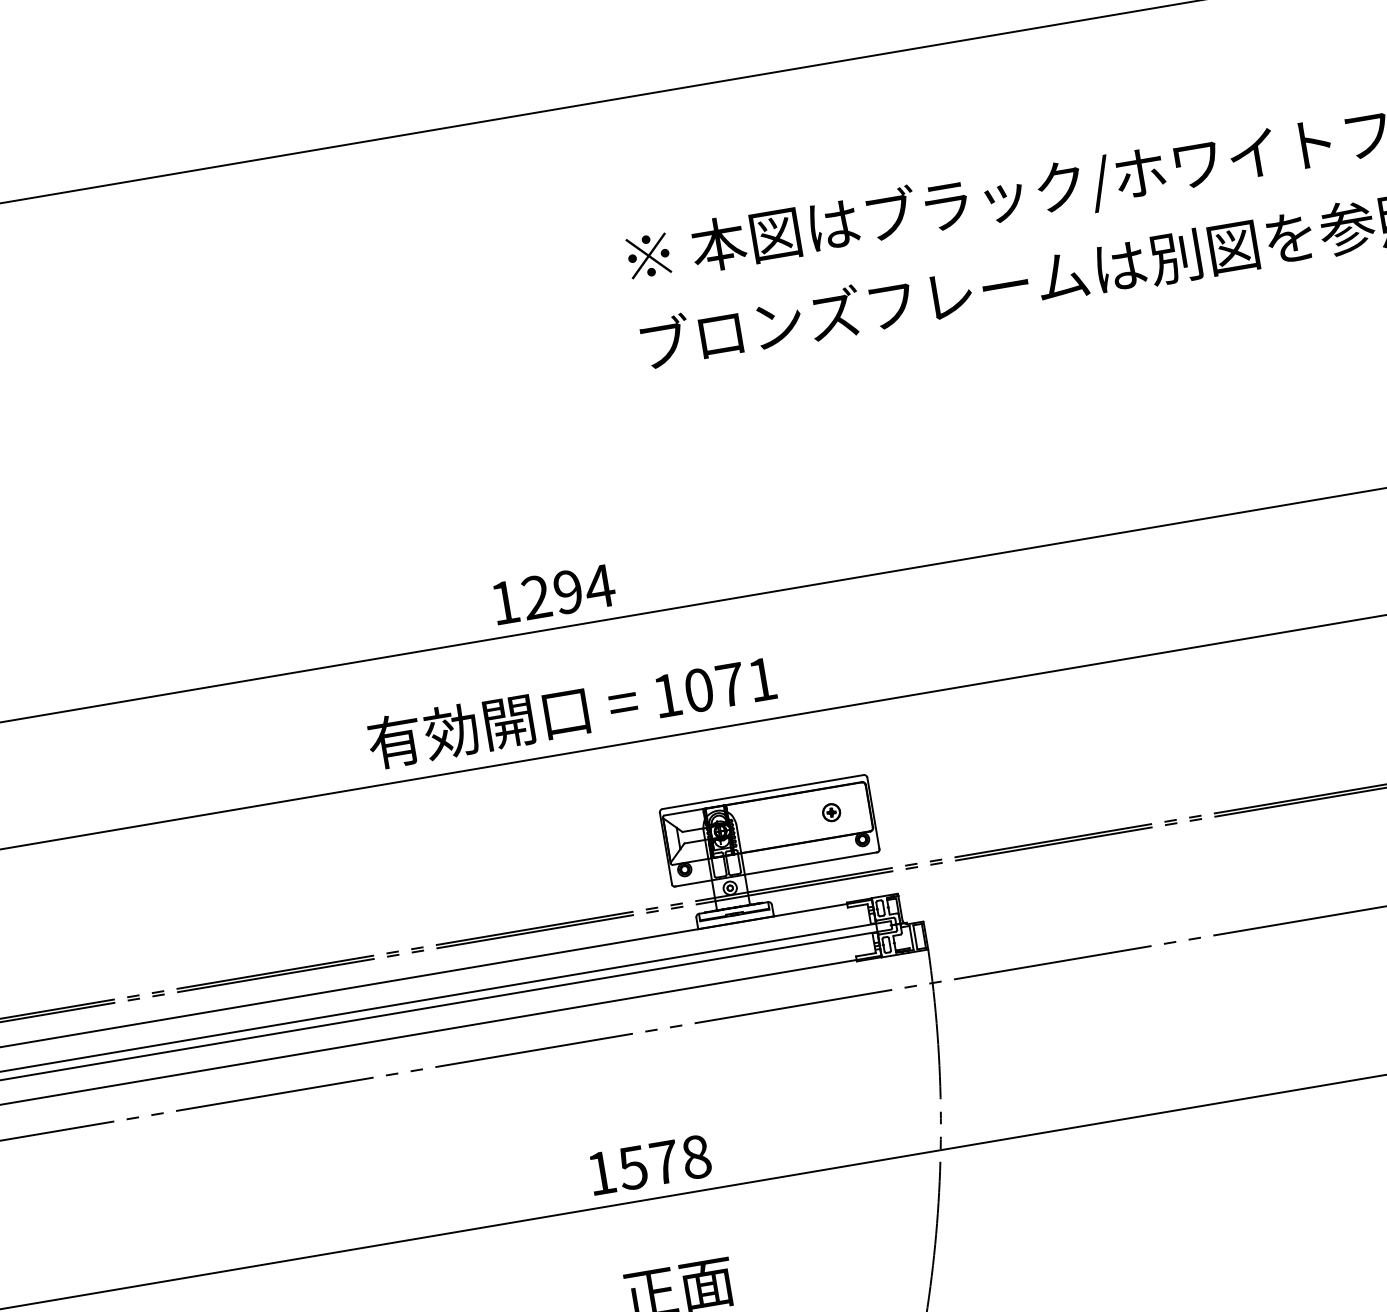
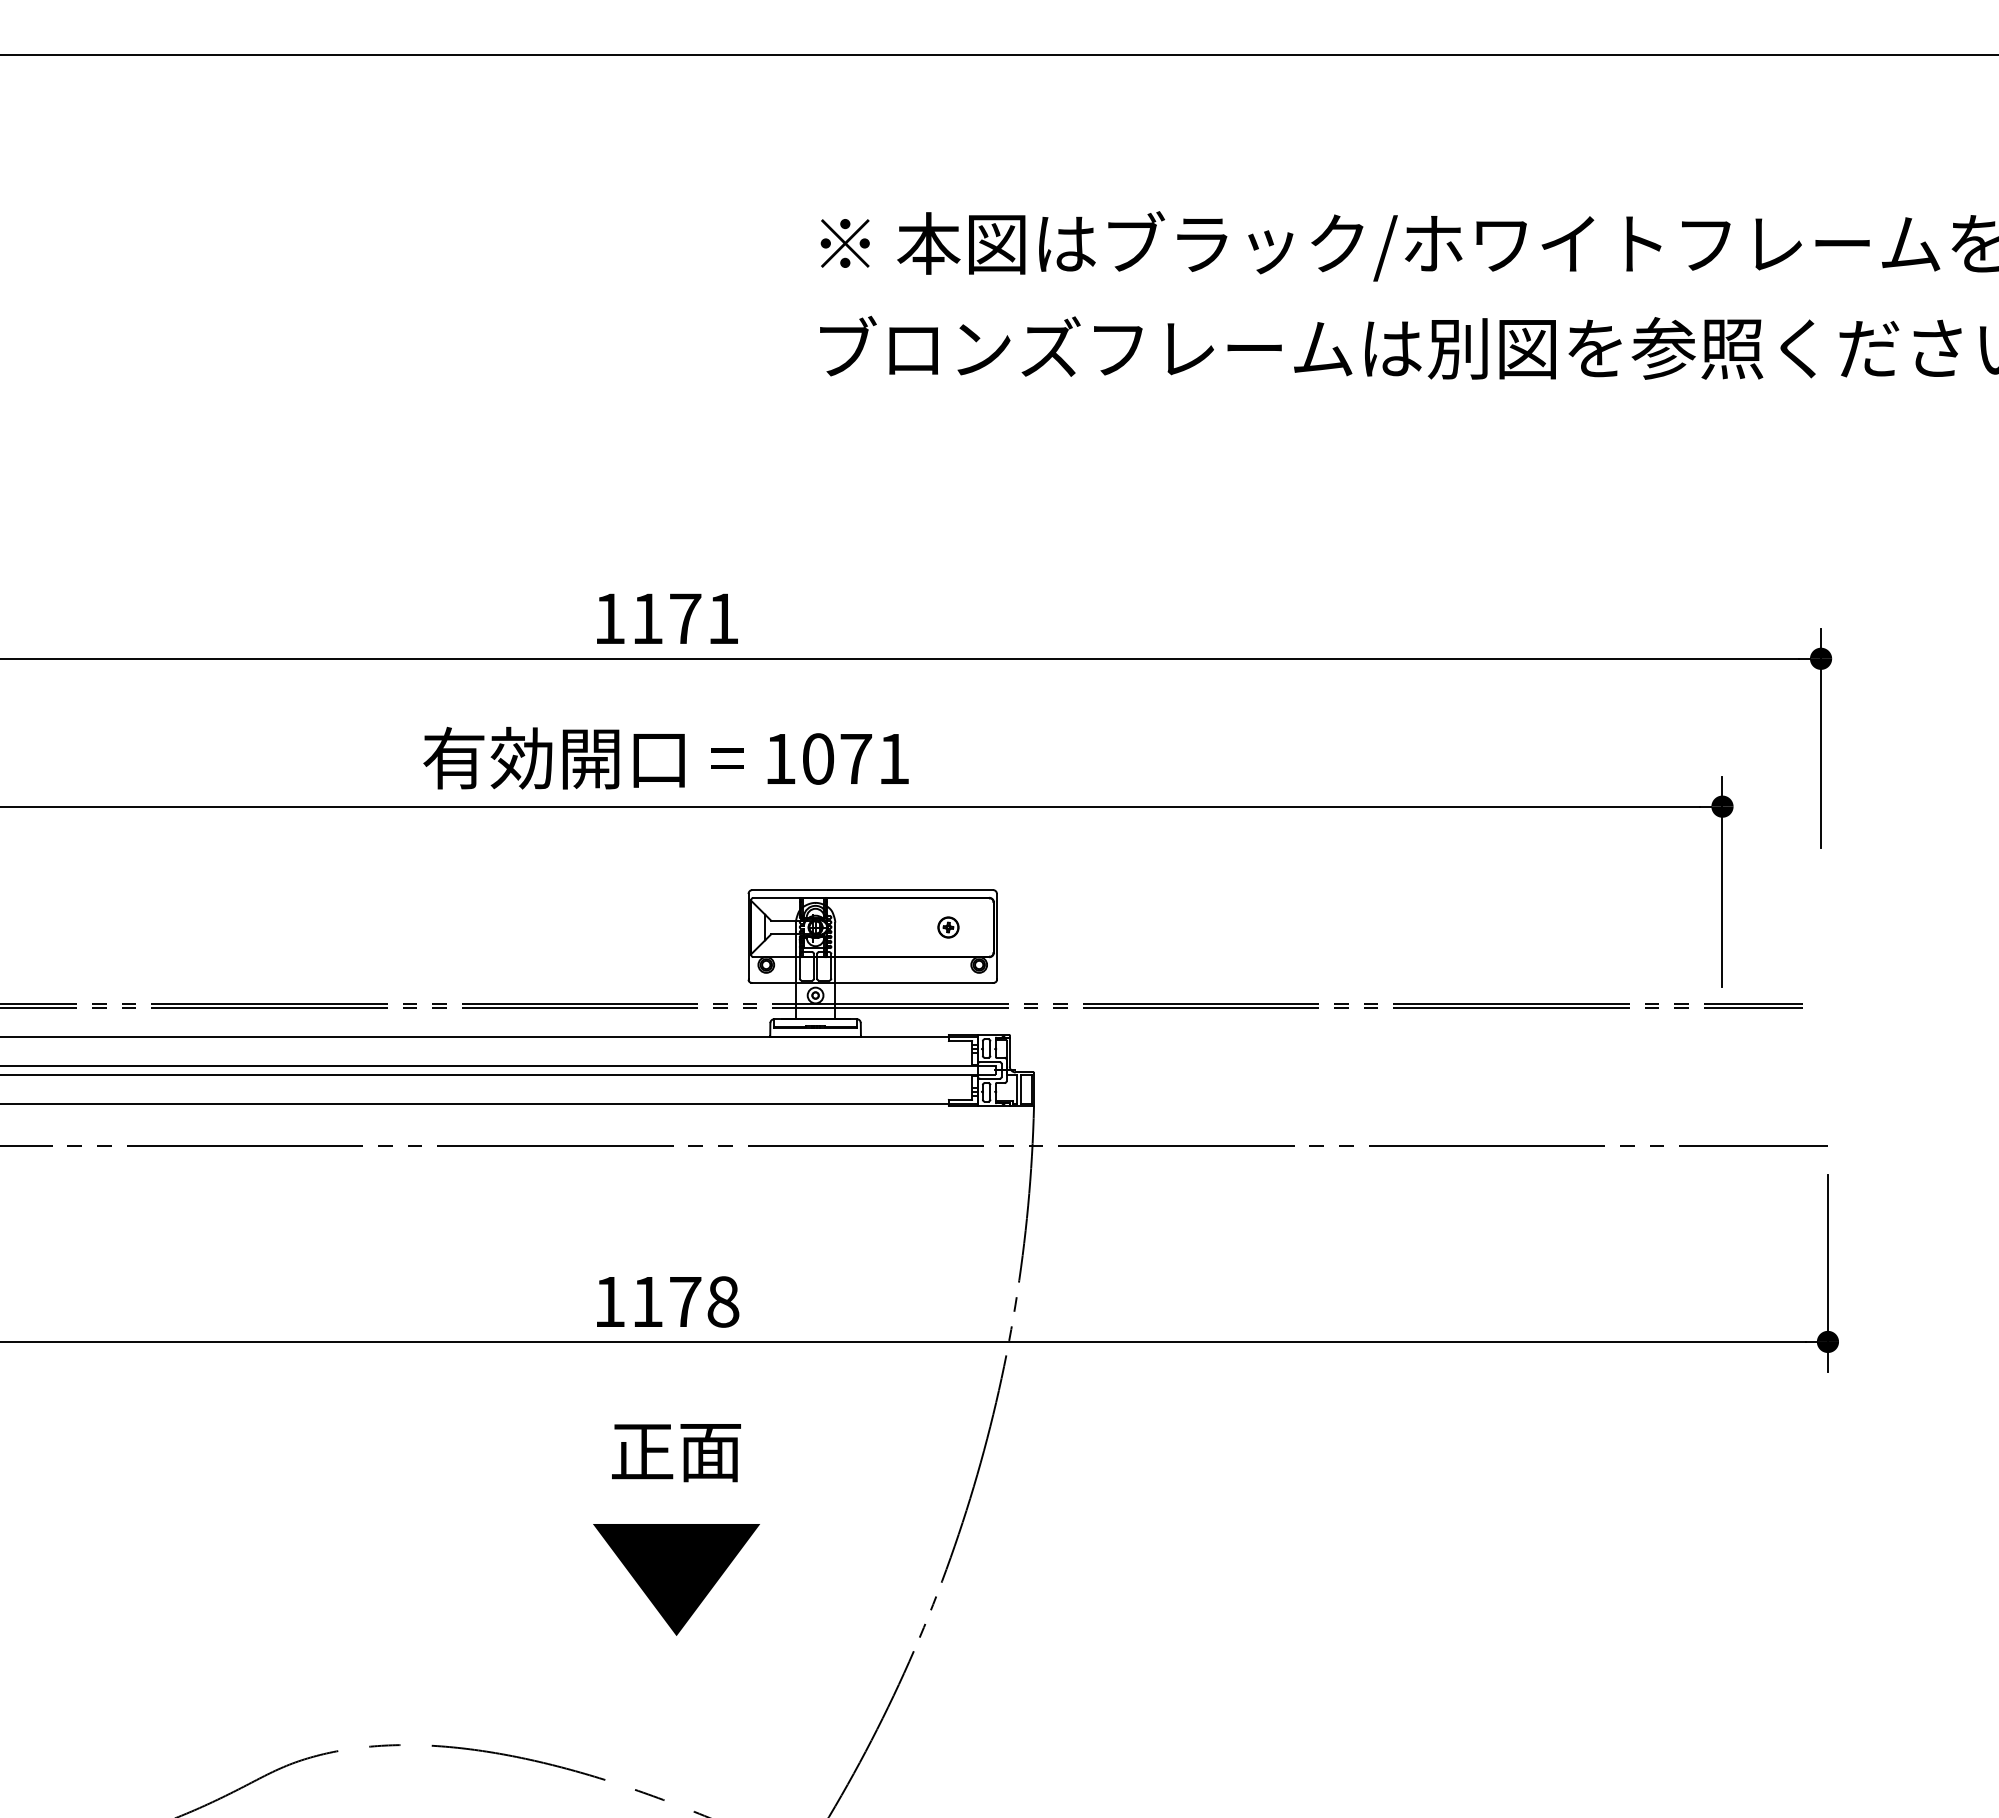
text: (568, 591) -> (685, 618), 1294 -> 1171
text: (633, 1168) -> (647, 1302), 1578 -> 1178

